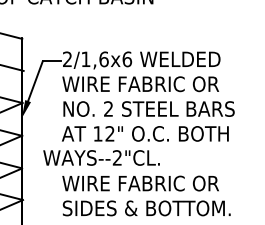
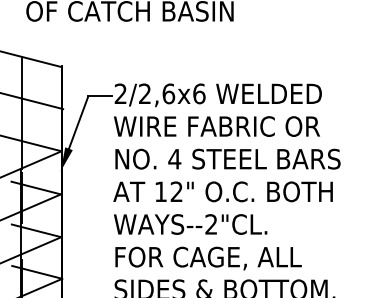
text: (85, 59) -> (144, 93), 2/1,6x6 -> 2/2,6x6
text: (108, 108) -> (174, 158), 2 -> 4
text: (101, 157) -> (190, 224), moved
text: (140, 184) -> (216, 258), WIRE FABRIC OR -> FOR CAGE, ALL

